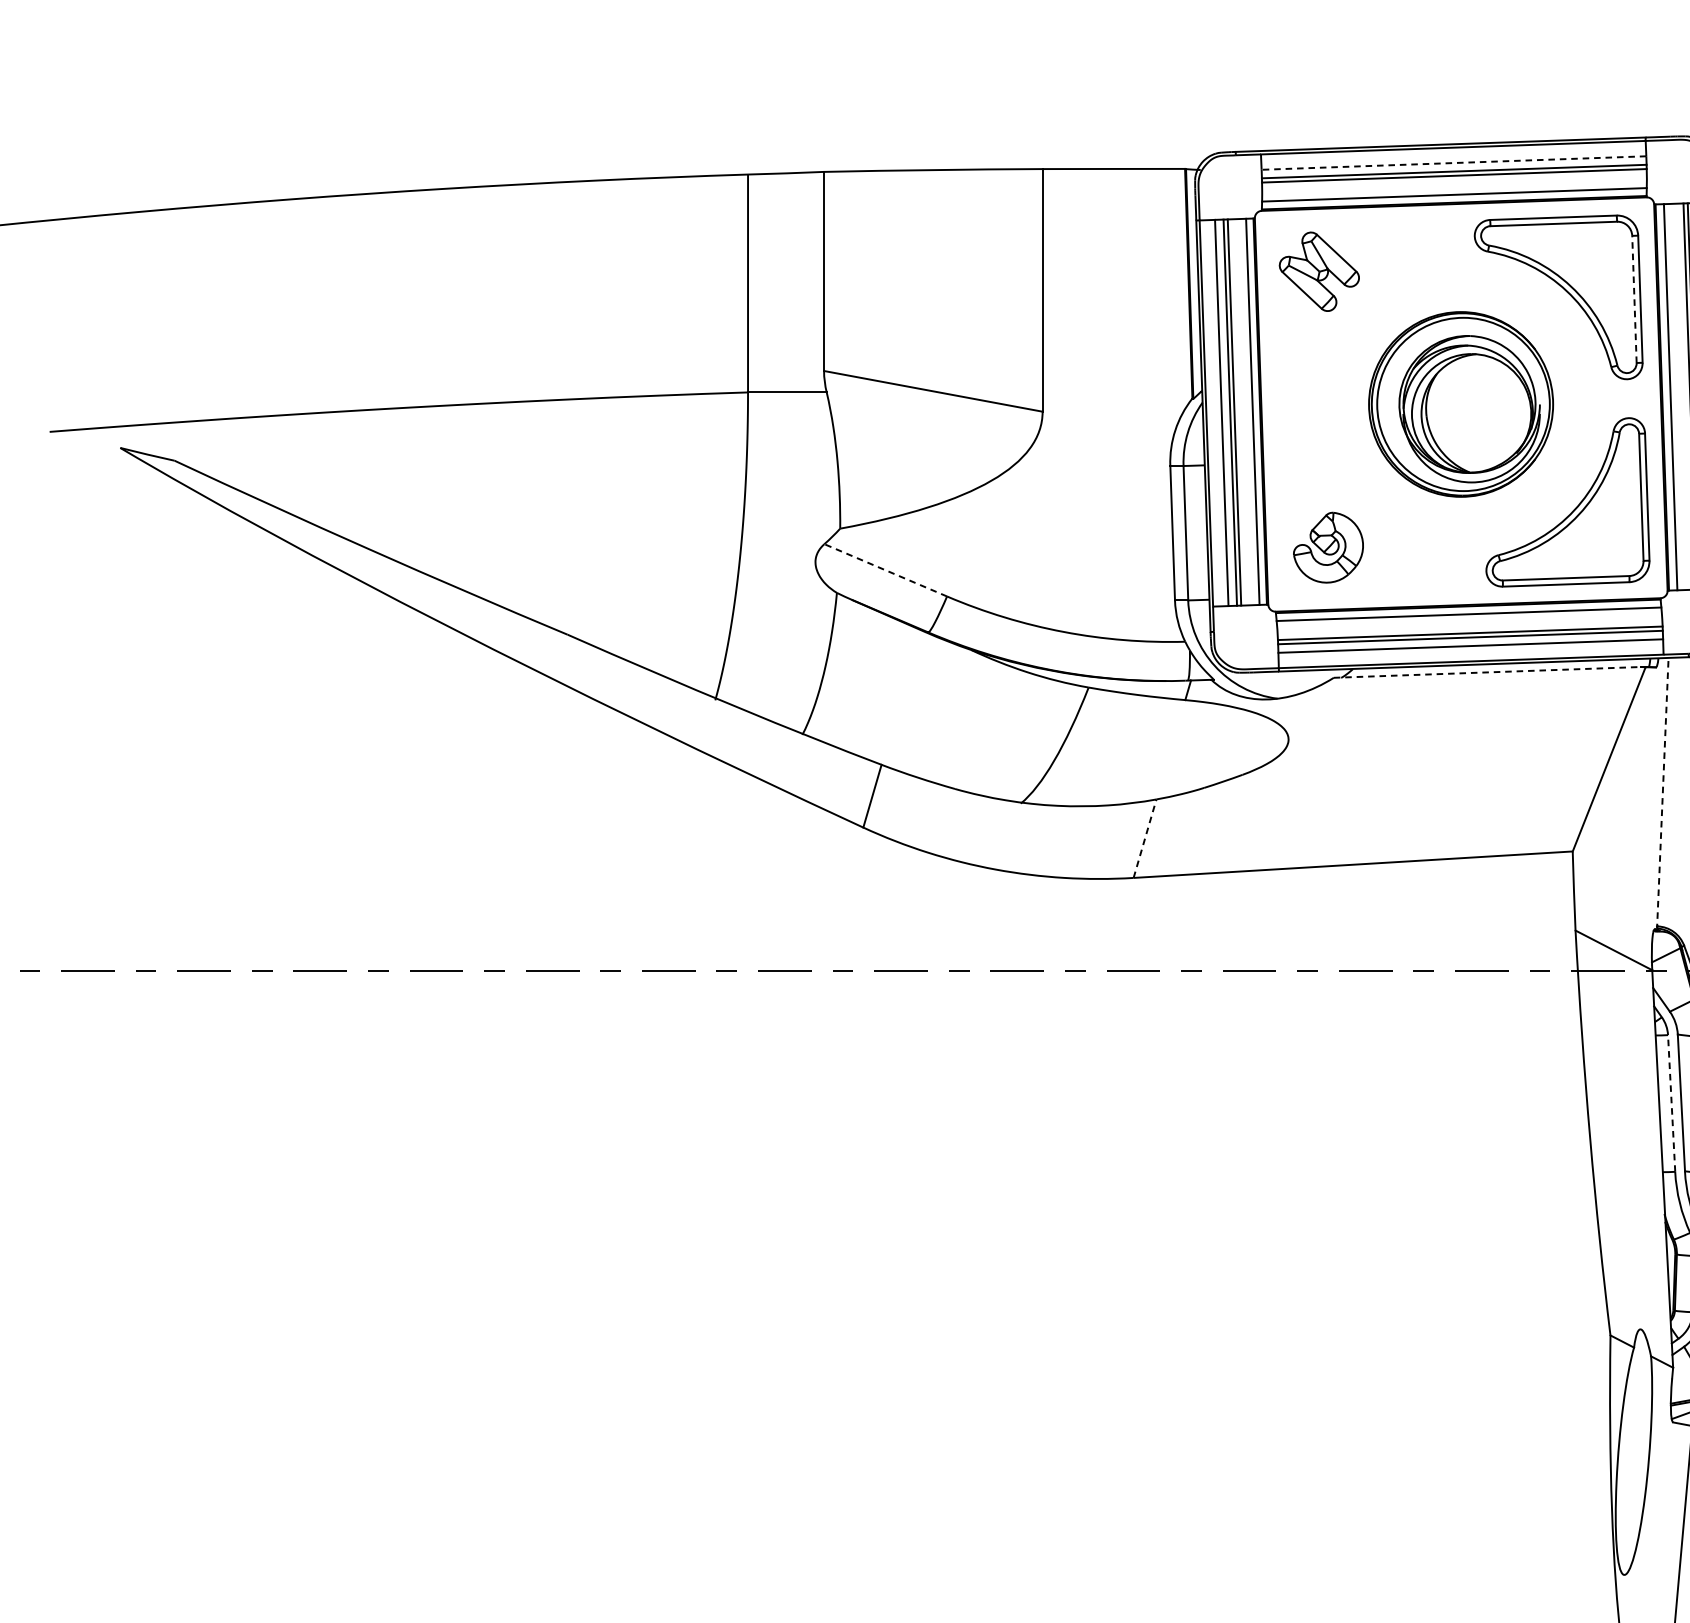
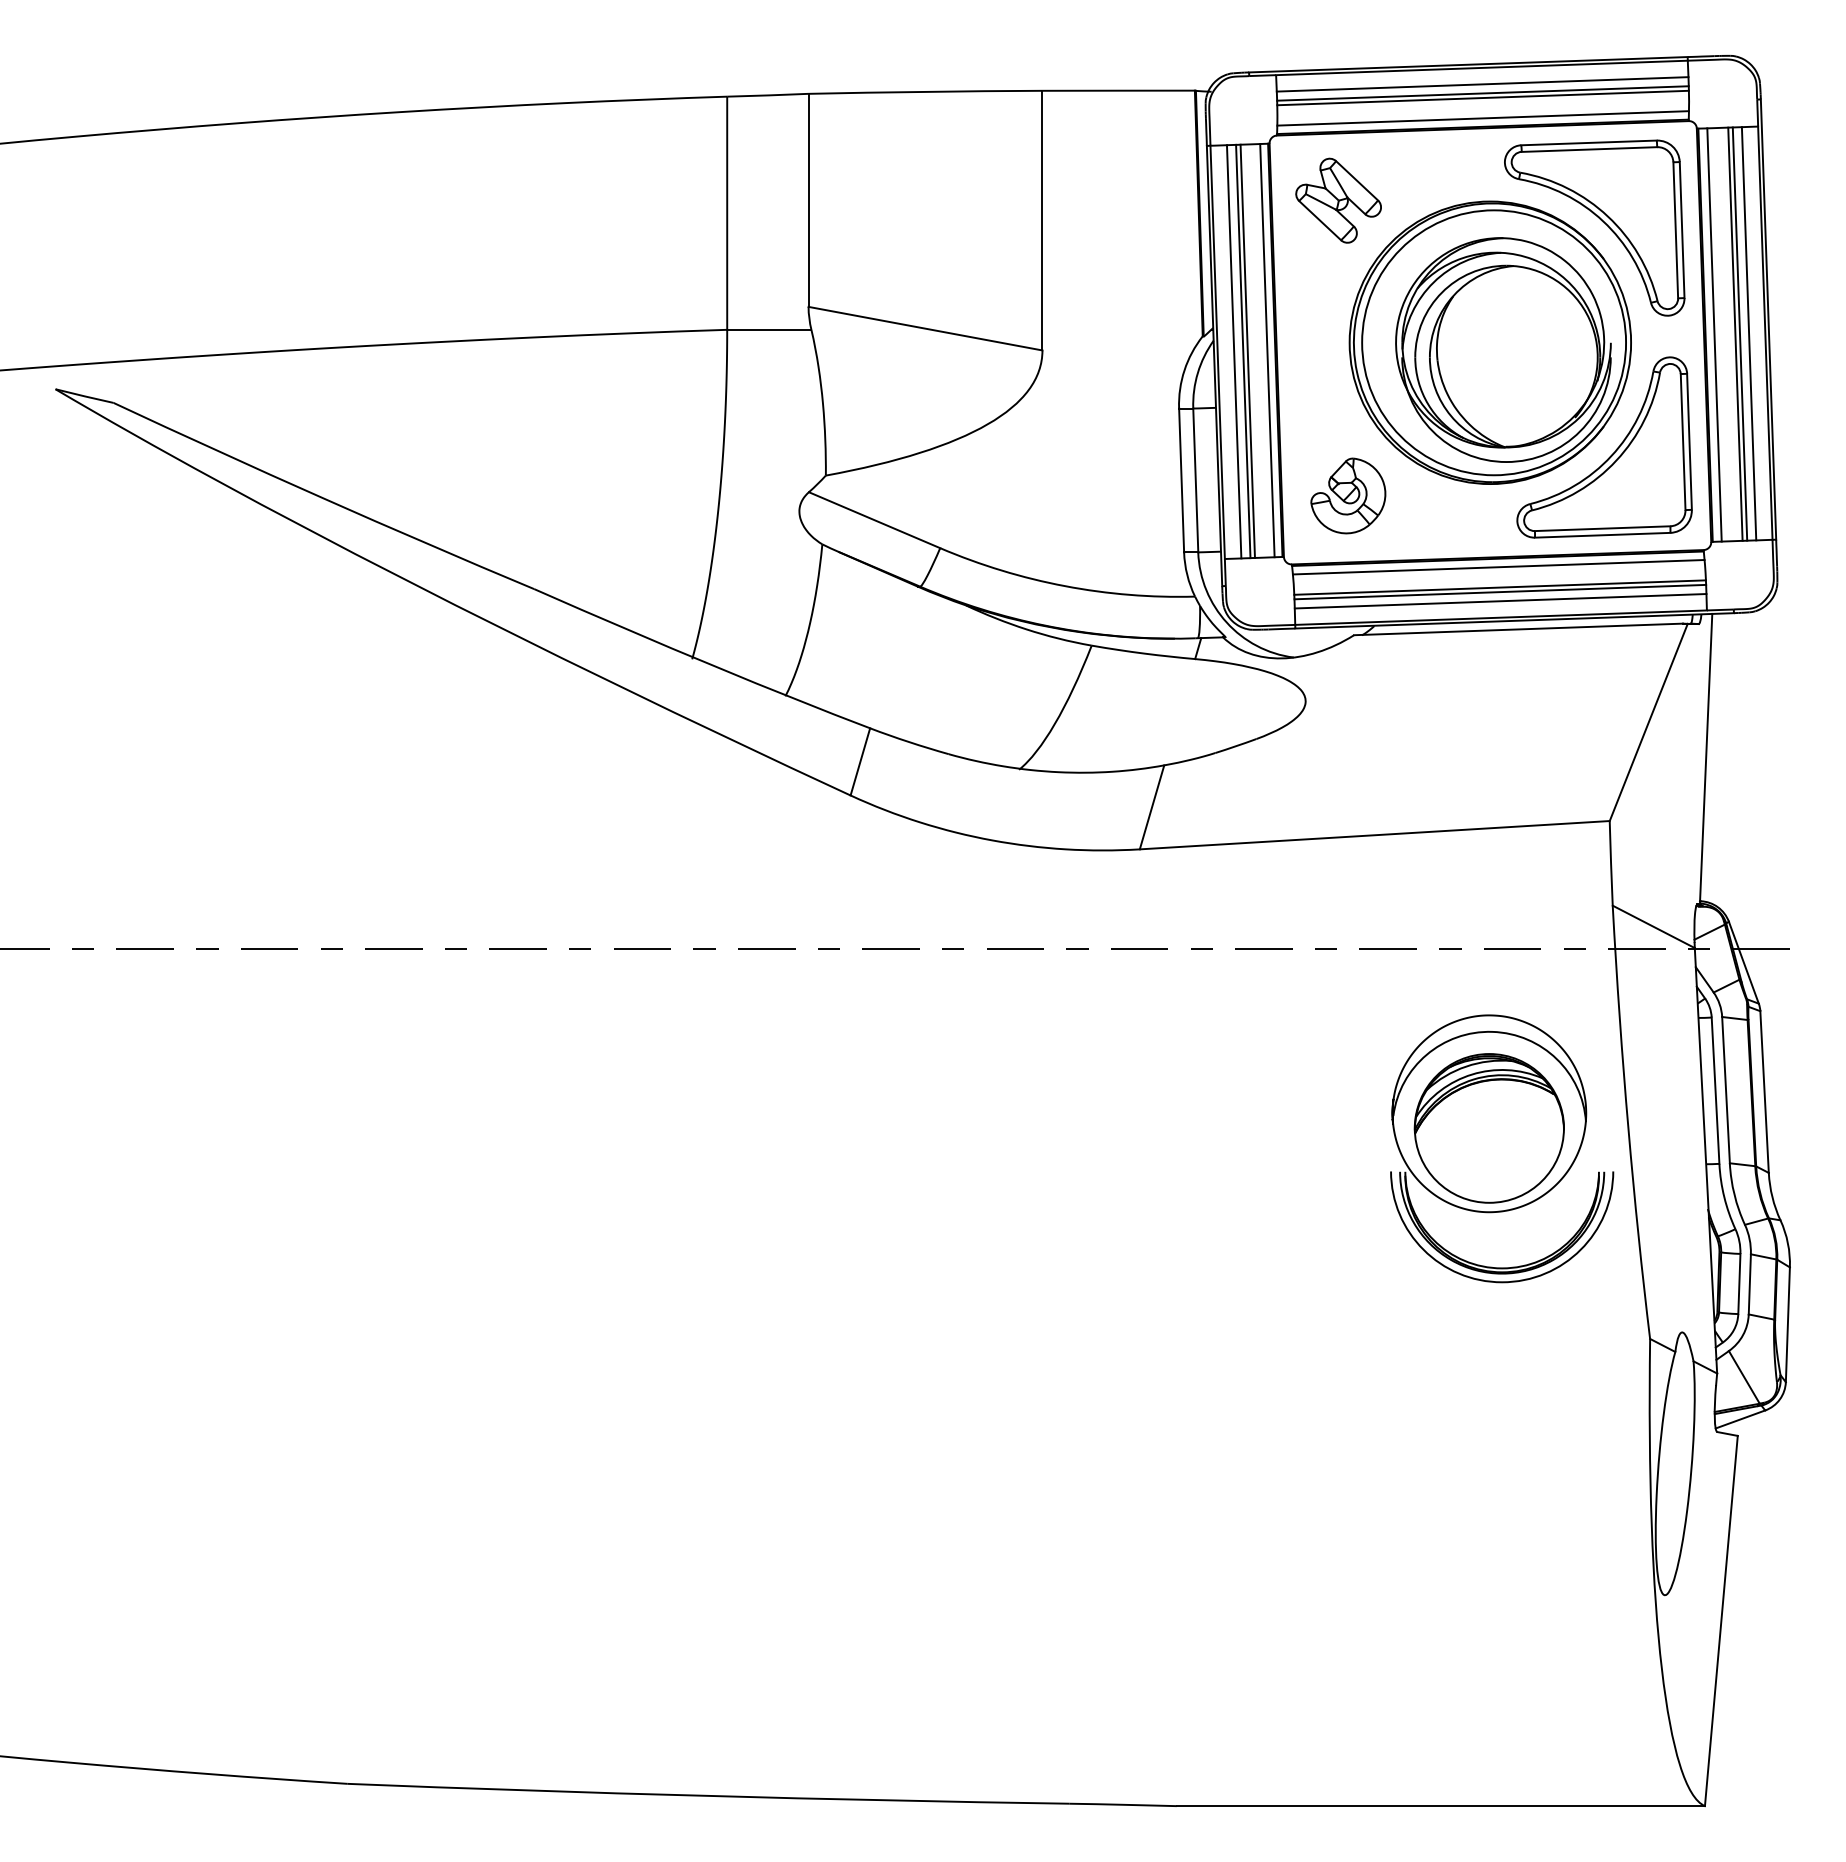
line: (1453, 163) -> (1482, 84), dashed -> solid
line: (1634, 298) -> (1675, 229), dashed -> solid
part: (1460, 404) -> (1489, 342), size x1.43
line: (885, 570) -> (874, 520), dashed -> solid
line: (1487, 672) -> (1518, 629), dashed -> solid
line: (1663, 793) -> (1706, 759), dashed -> solid
line: (1145, 838) -> (1152, 807), dashed -> solid
line: (1671, 1103) -> (1715, 1090), dashed -> solid
part: (1472, 1157) -> (1502, 1148), added

